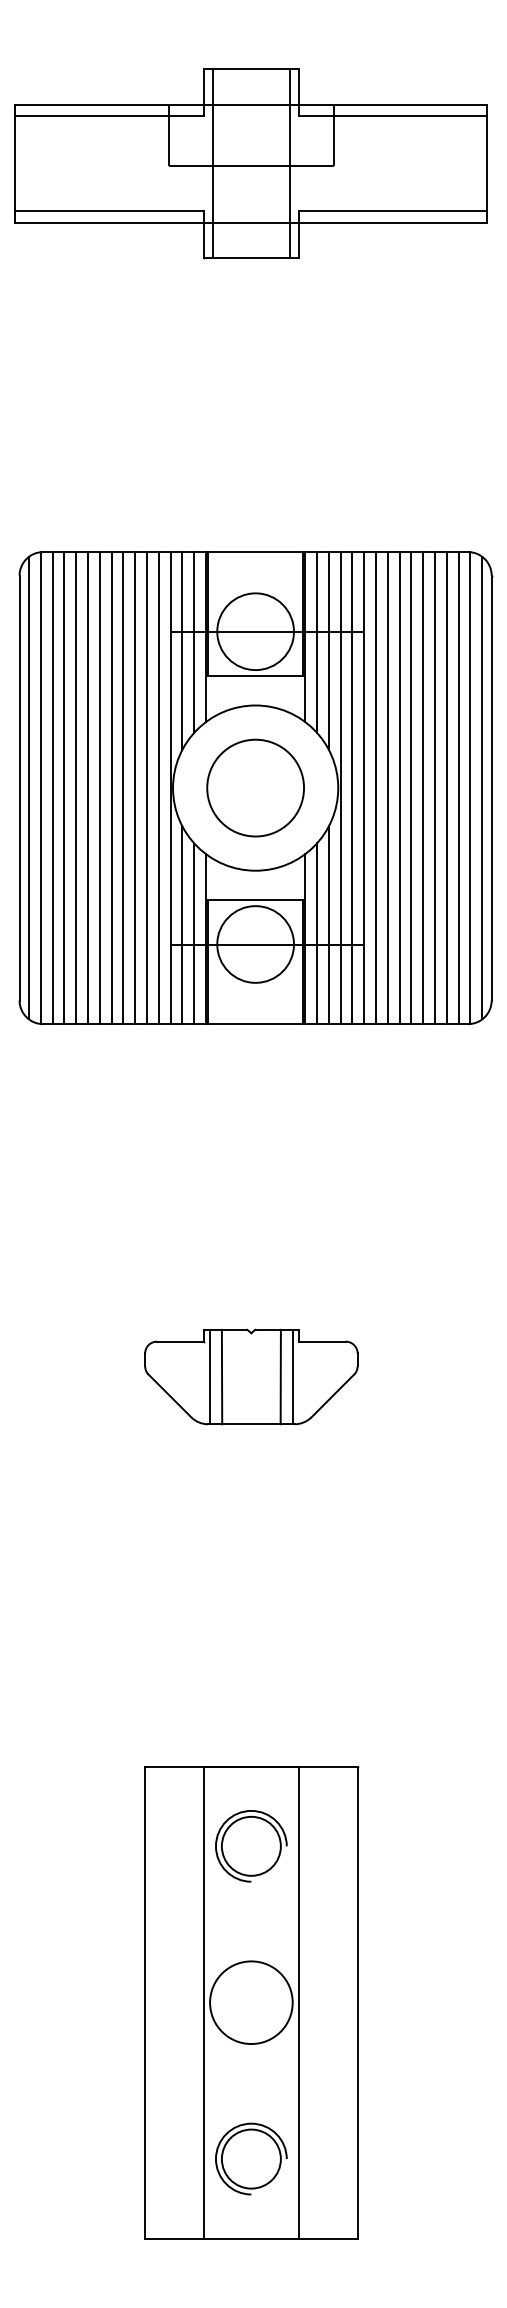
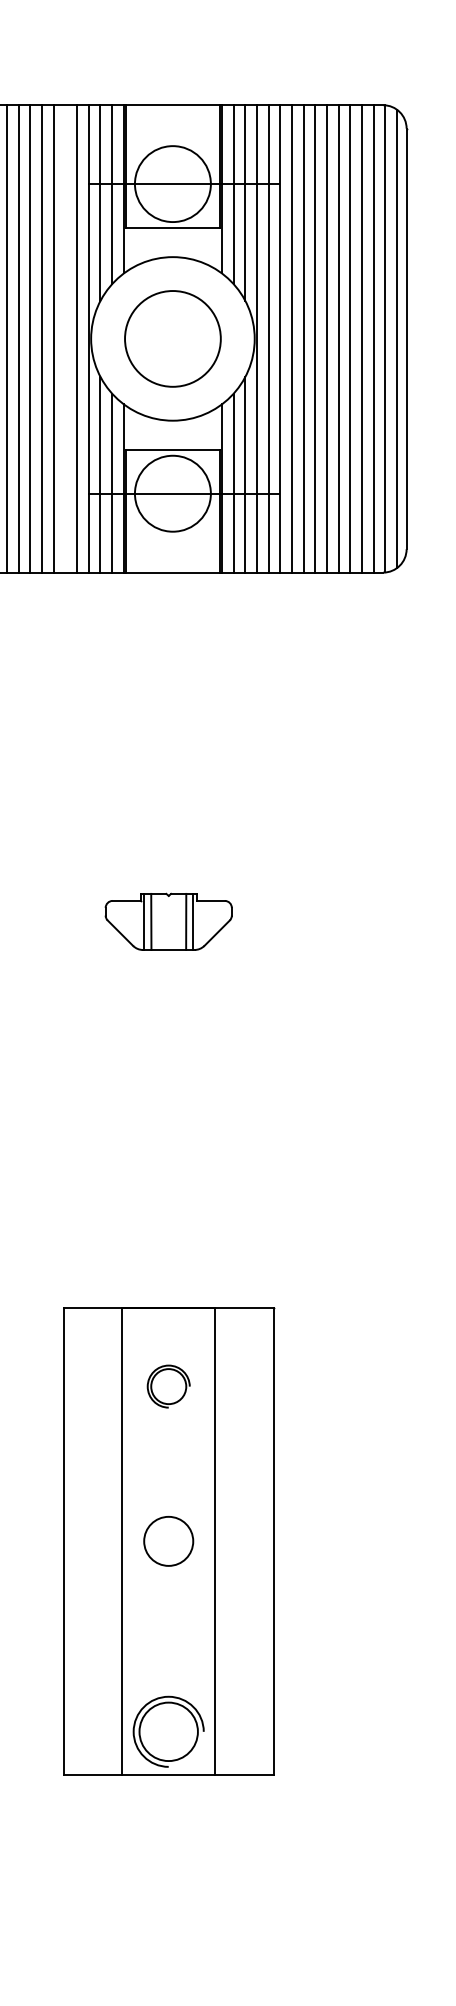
line: (147, 788) -> (65, 339), removed
part: (251, 1376) -> (168, 921), size x0.6
part: (251, 1846) -> (168, 1386), size x0.6
circle: (251, 2002) -> (168, 1541), size x0.6
part: (251, 2158) -> (168, 1731), moved

